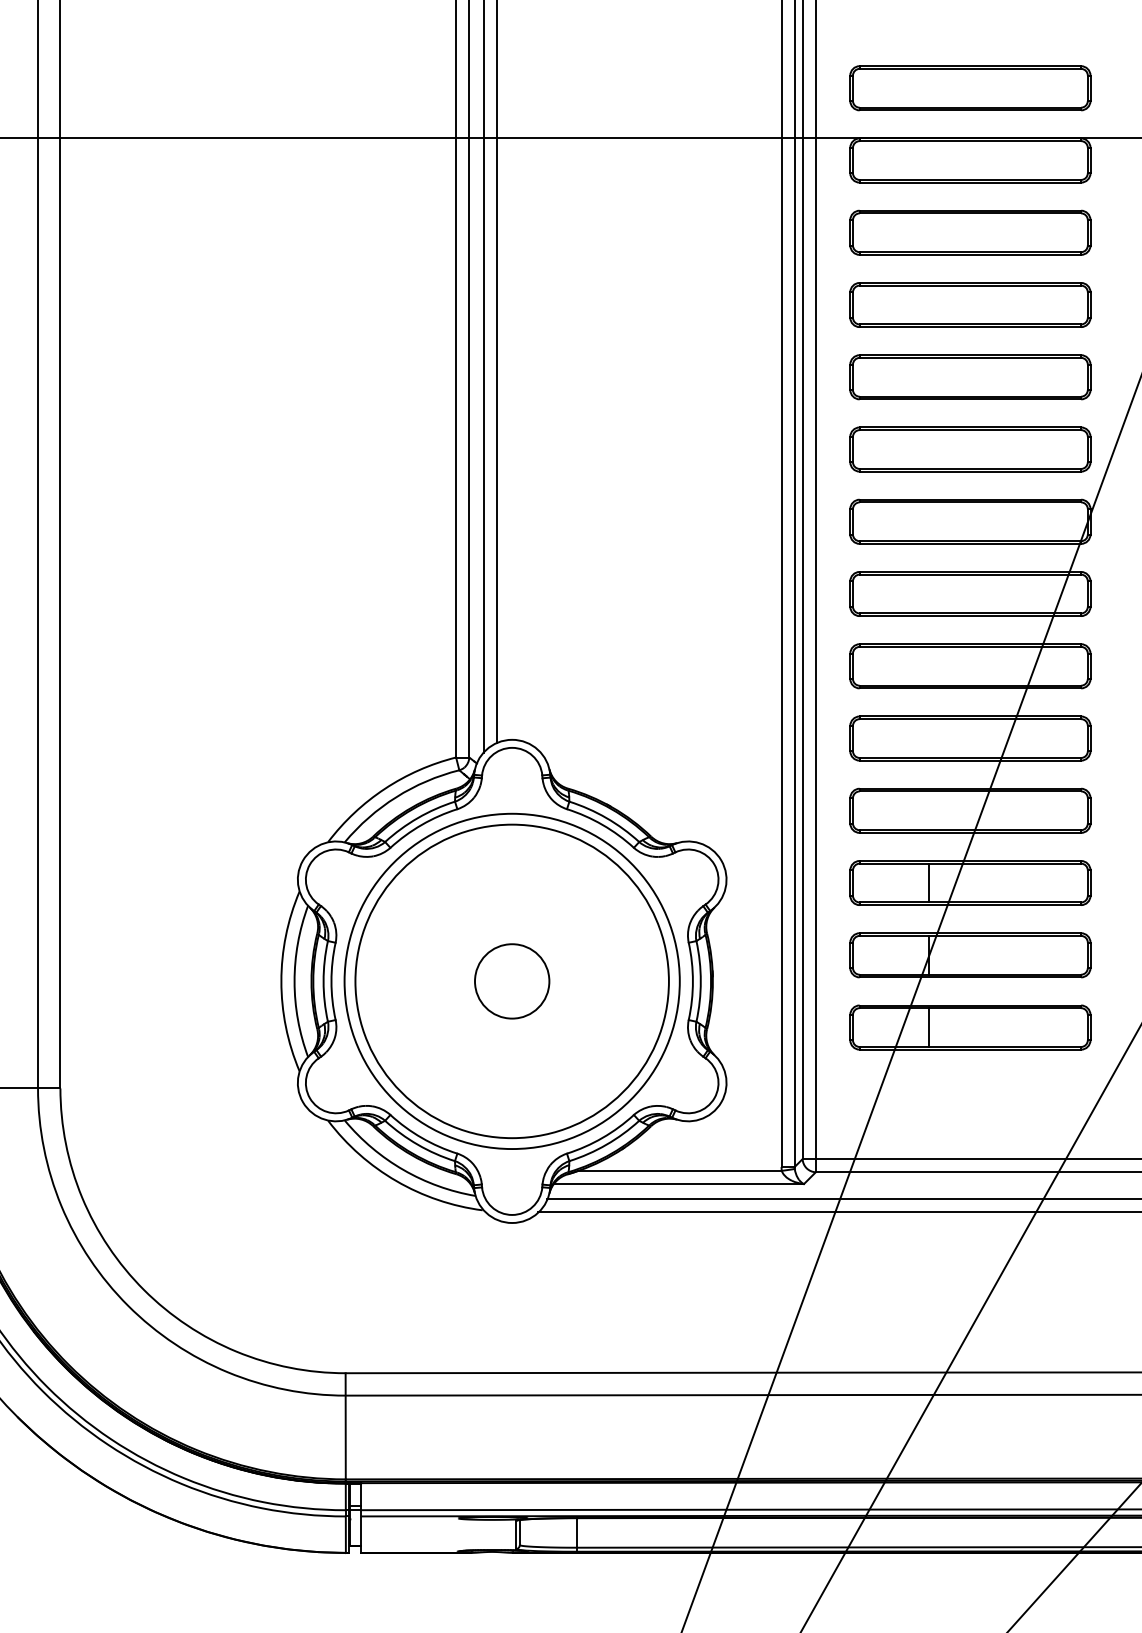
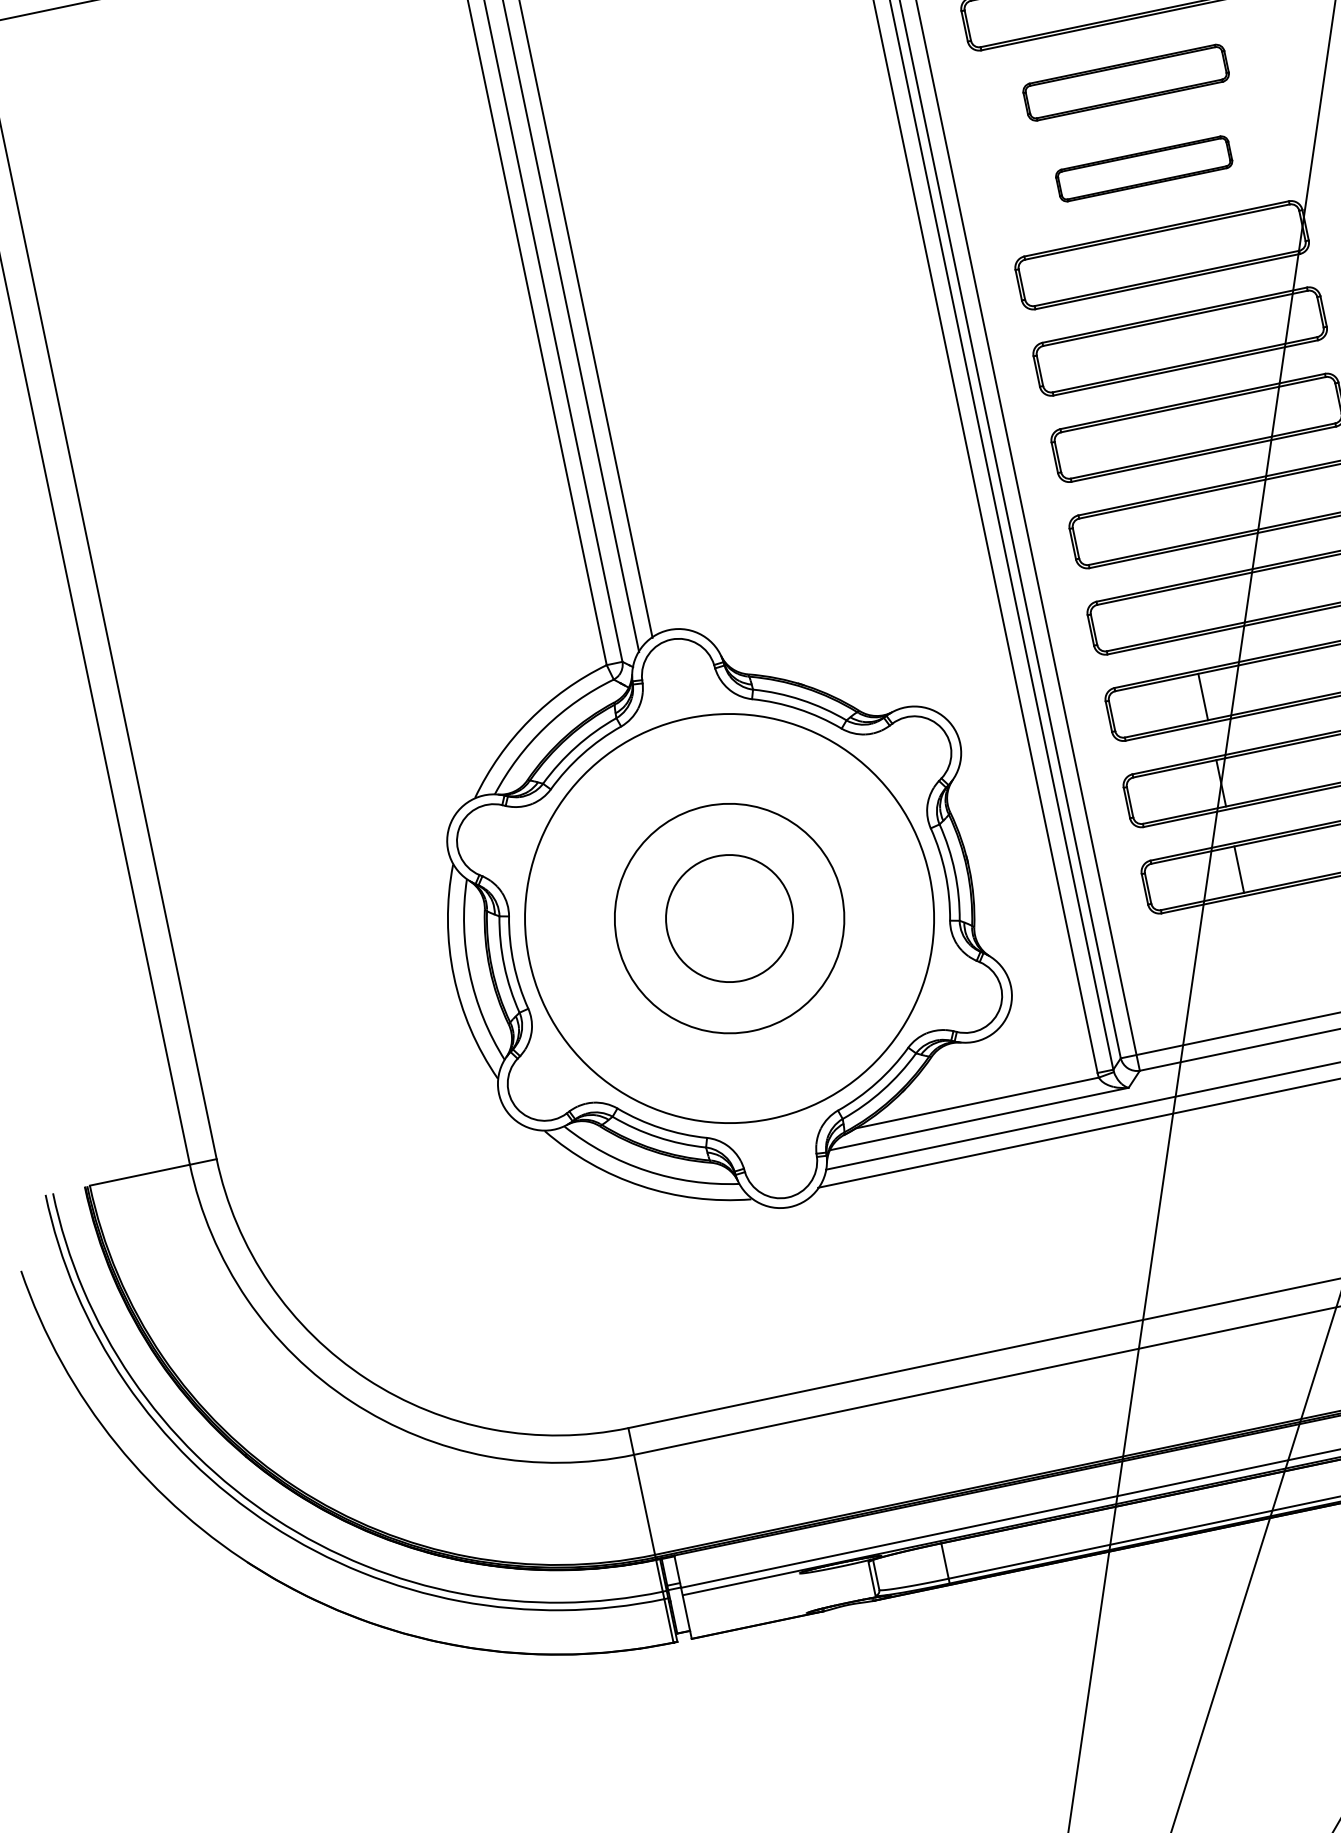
part: (970, 377) -> (1126, 82), size x0.7
part: (970, 449) -> (1144, 168), size x0.6
circle: (511, 981) -> (728, 918), size x0.6
circle: (512, 981) -> (729, 918), size x1.4

